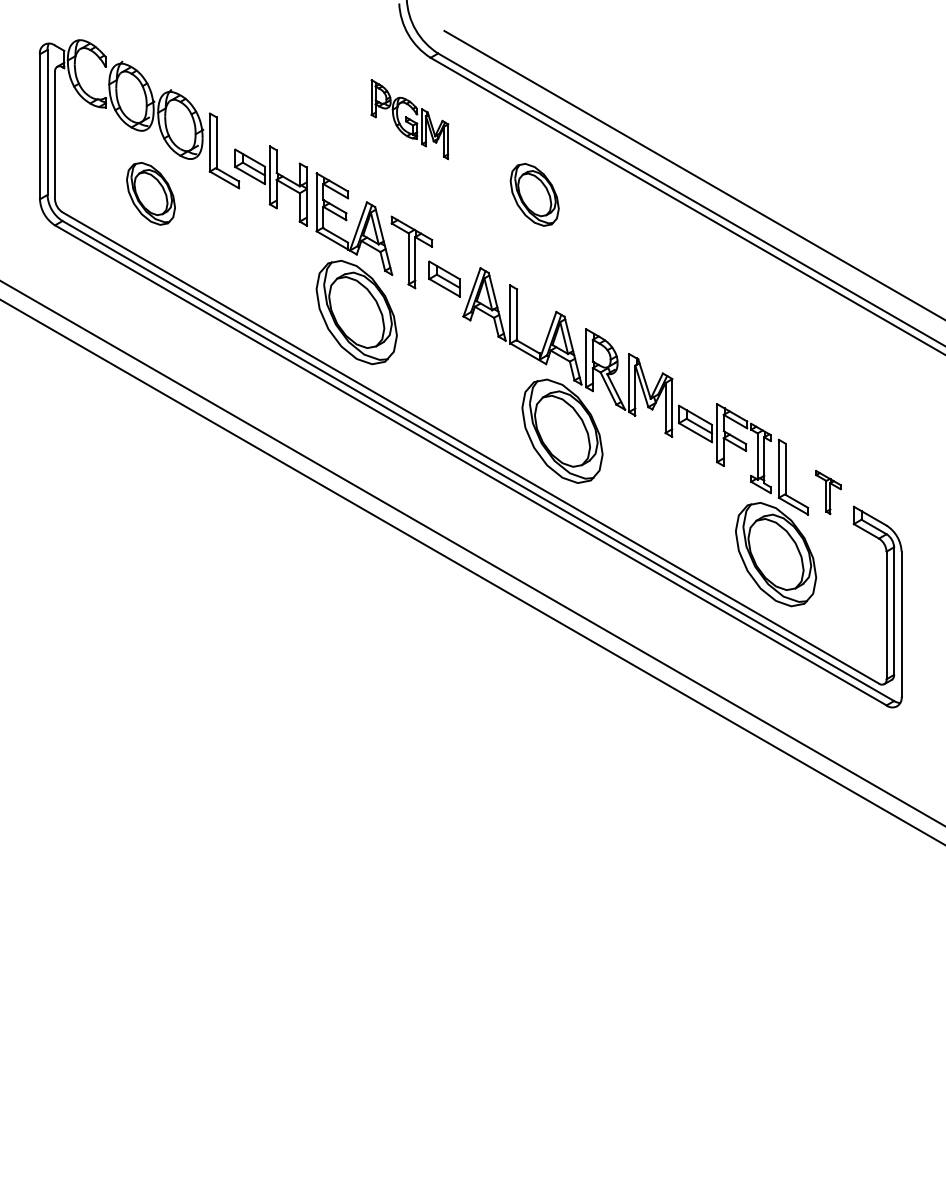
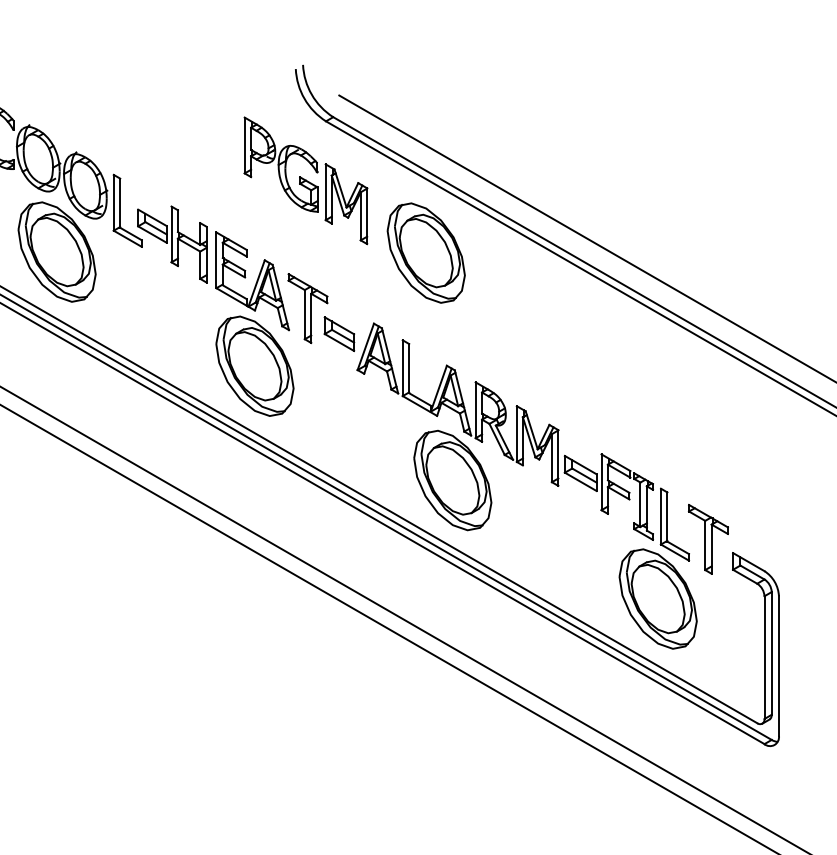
part: (409, 119) -> (305, 180), size x1.67
part: (150, 193) -> (56, 251), size x1.67
part: (534, 194) -> (425, 252), size x1.67
part: (828, 492) -> (708, 539), size x1.67

